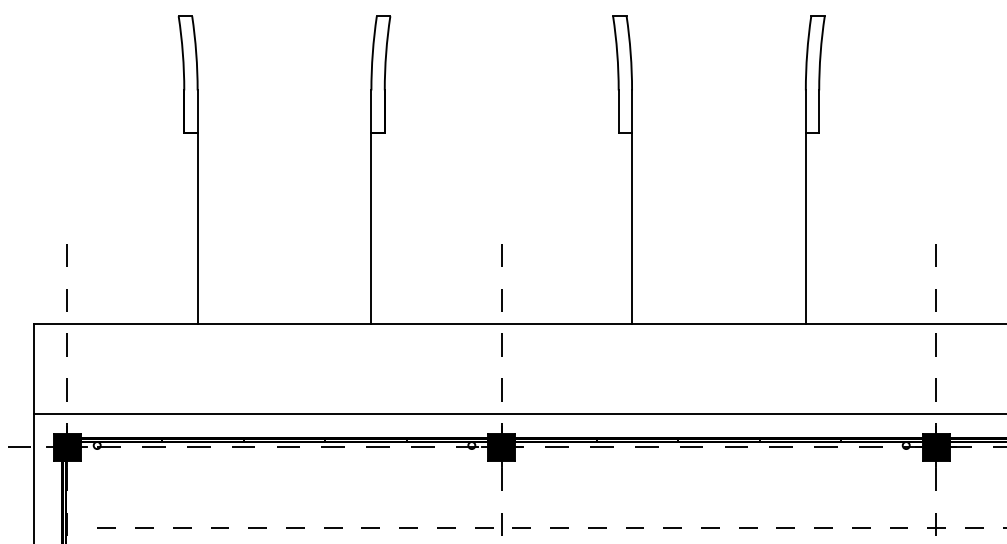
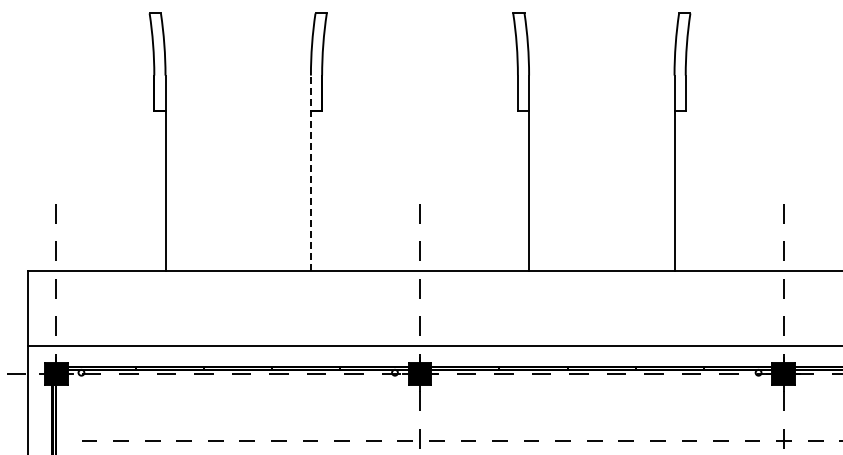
line: (370, 207) -> (310, 173), solid -> dashed

